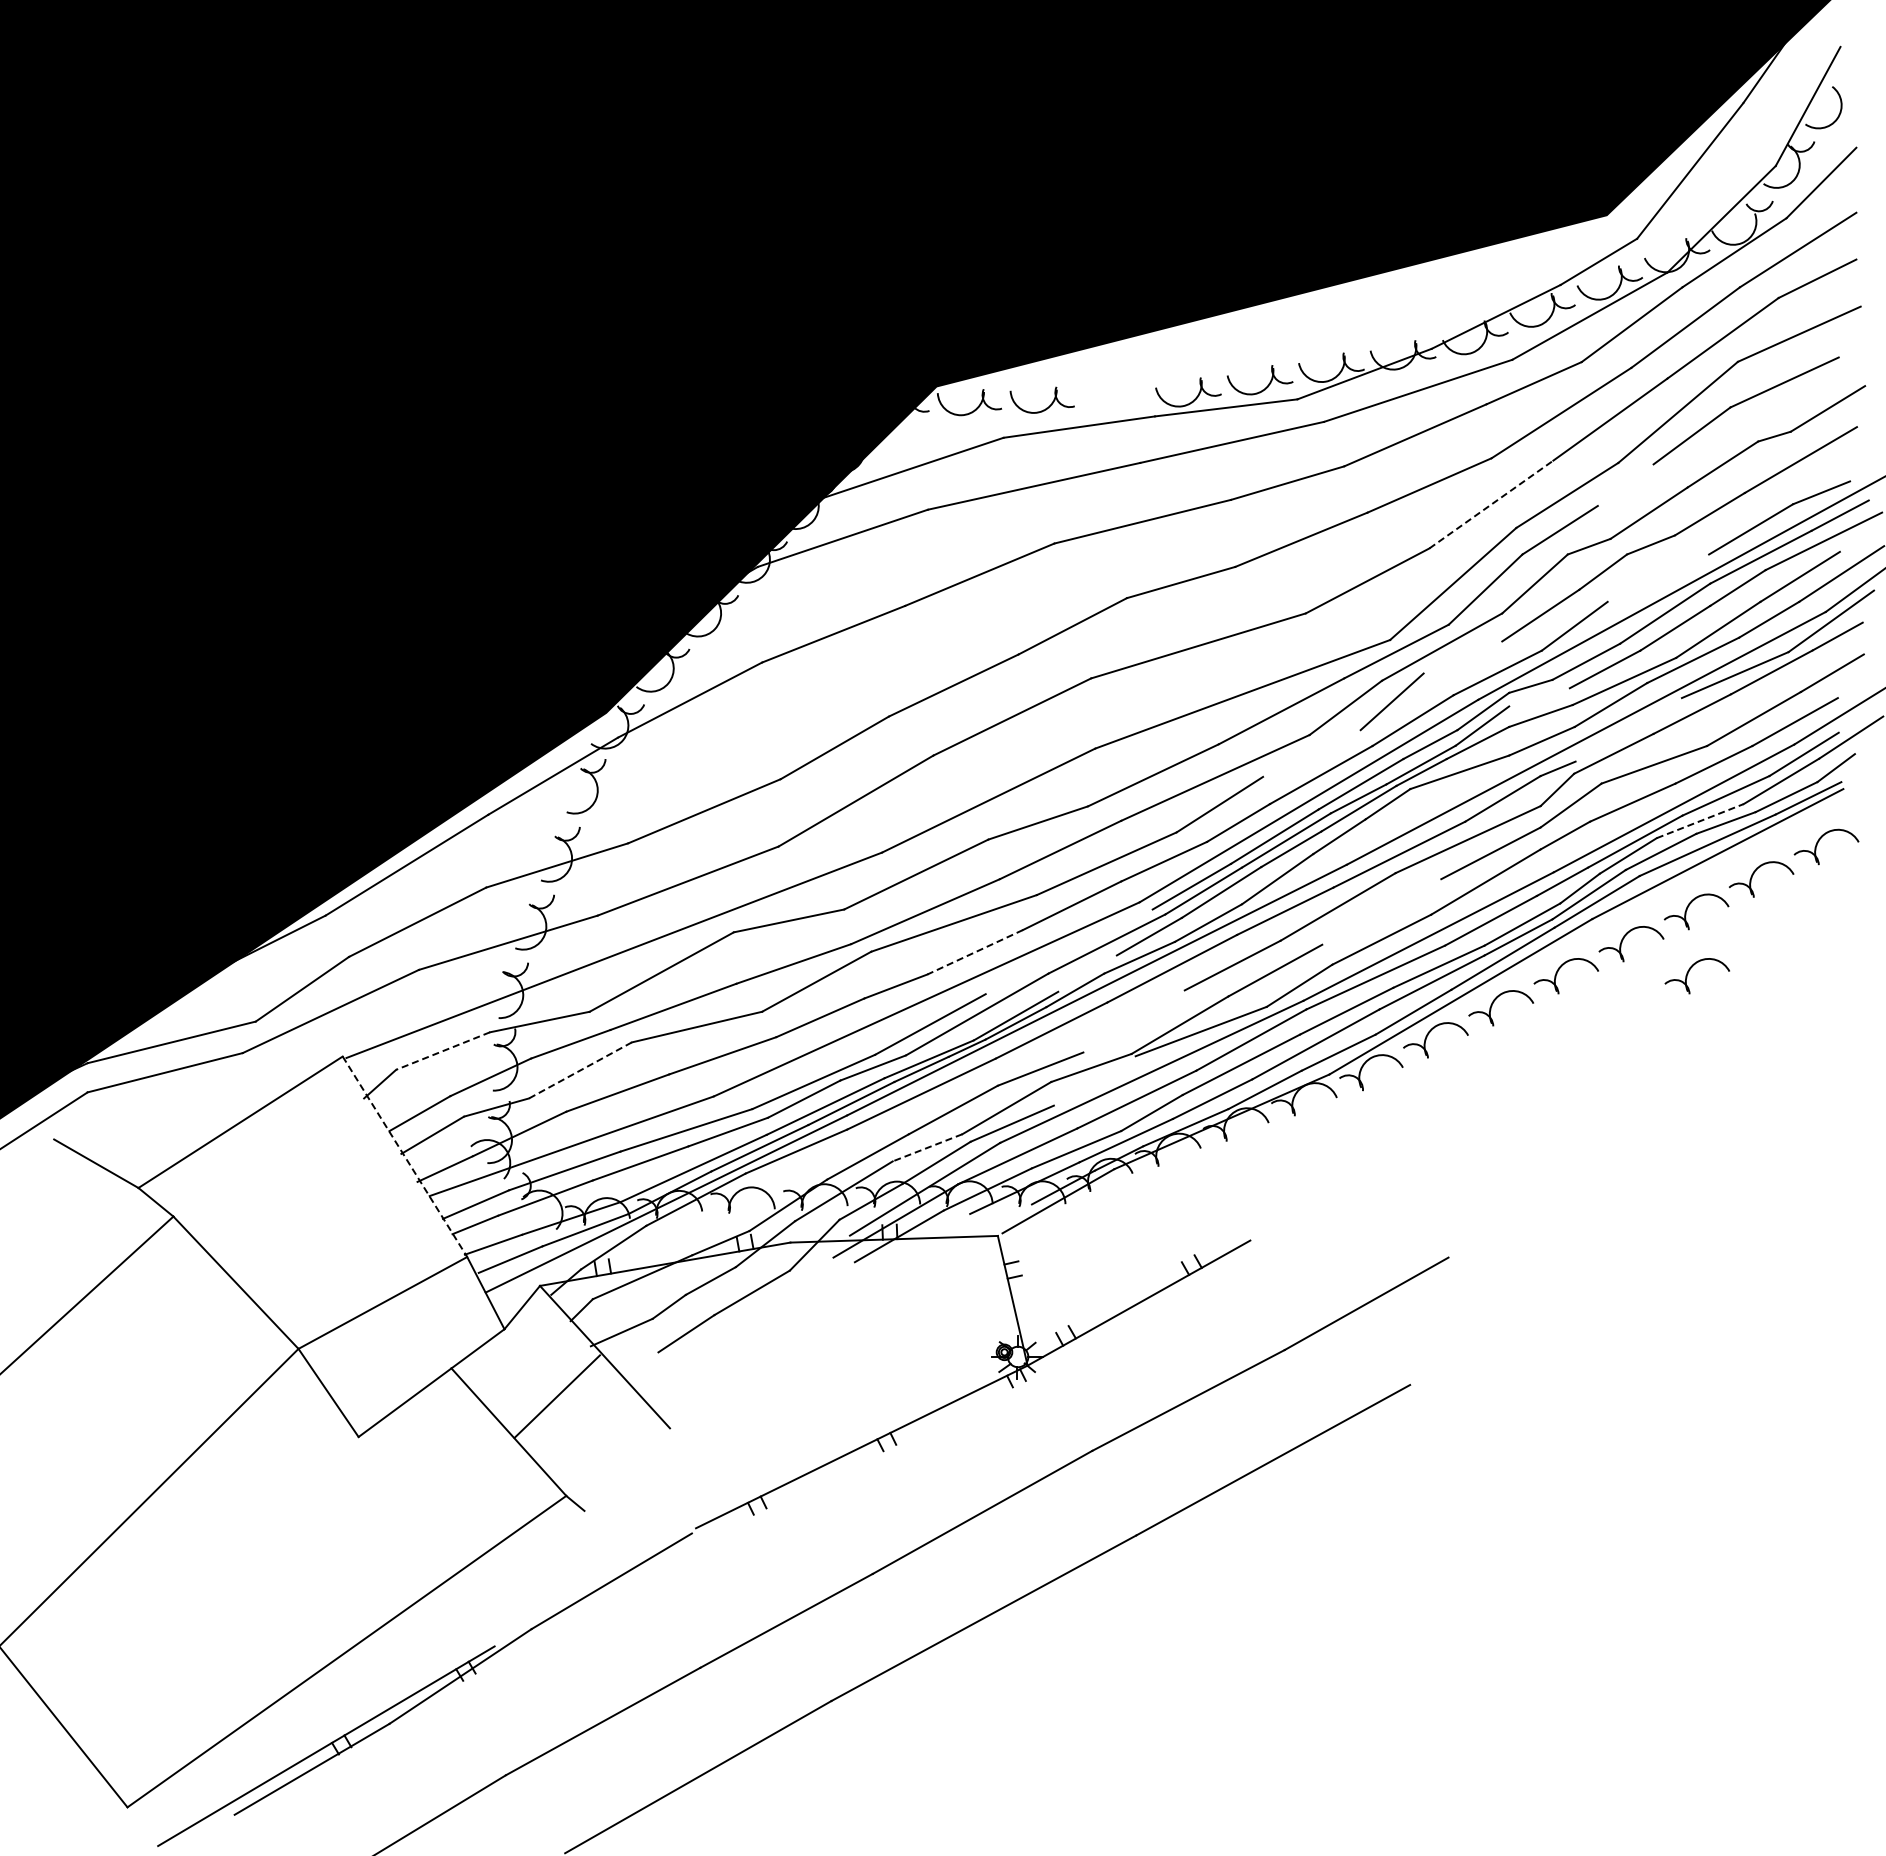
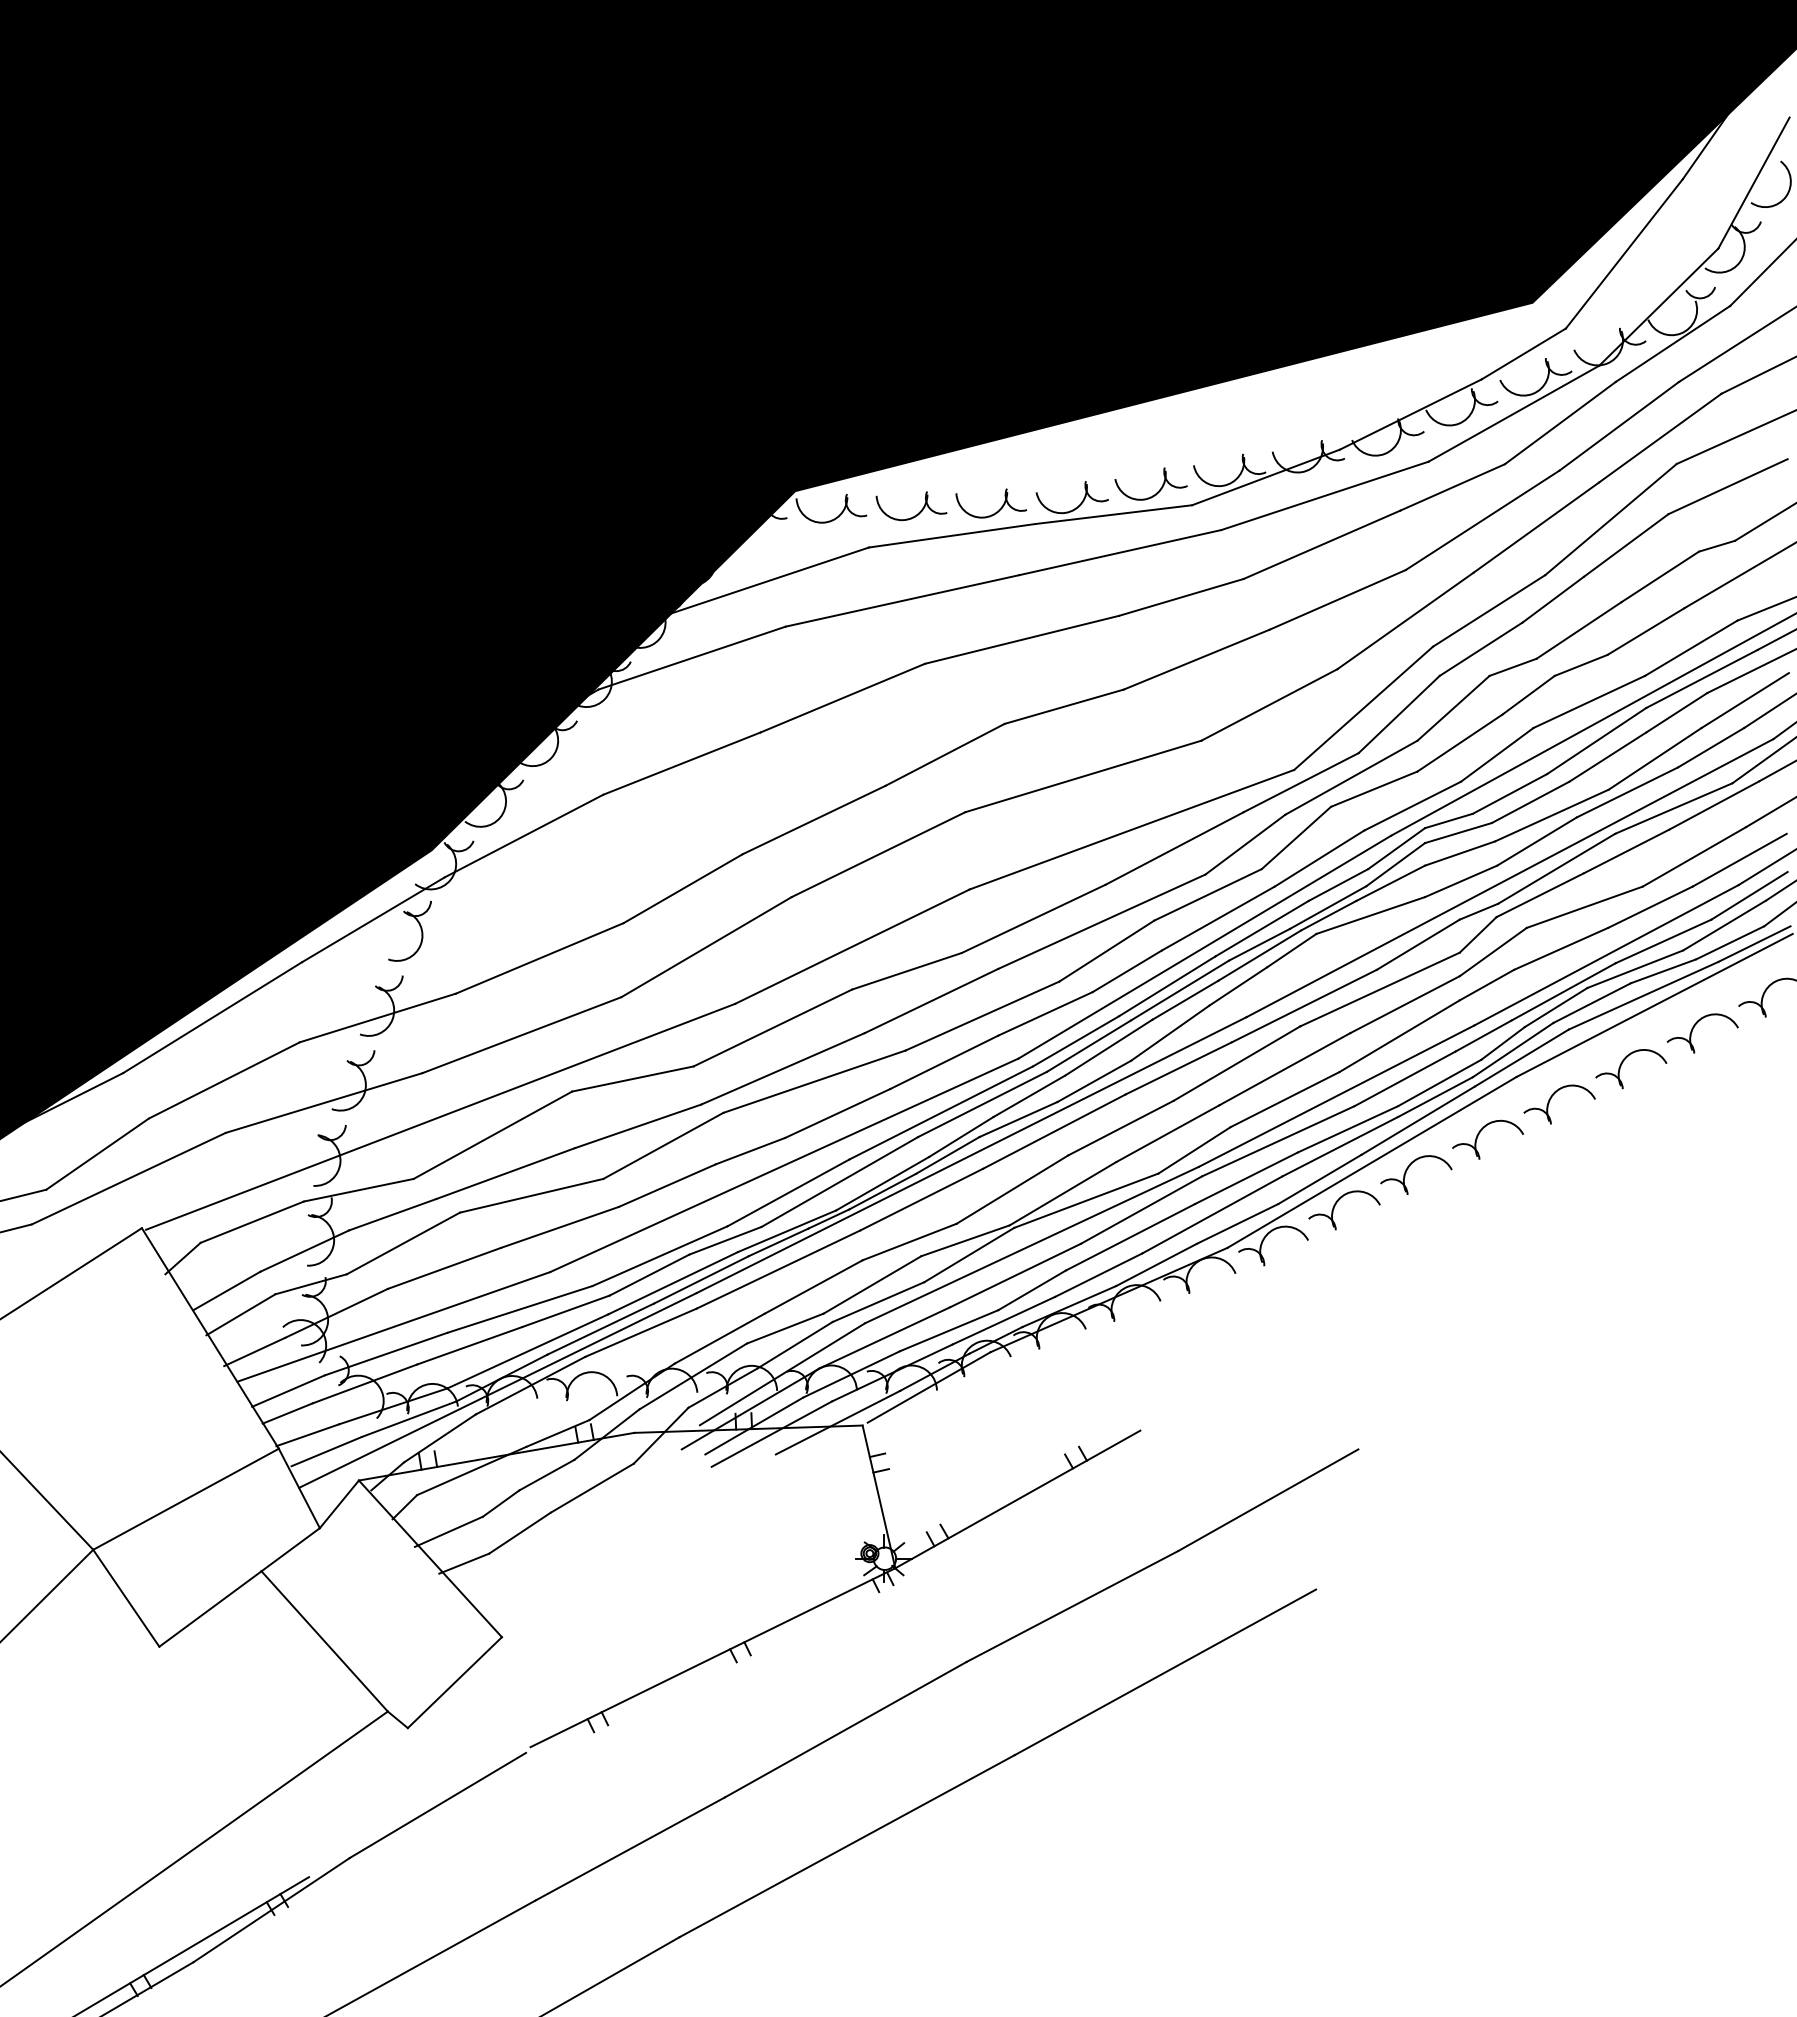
part: (1118, 405) -> (995, 511), added
line: (1625, 484) -> (1553, 598), added
line: (1491, 504) -> (1405, 620), dashed -> solid
line: (1658, 577) -> (1589, 701), added
line: (1462, 657) -> (1373, 789), added
line: (1539, 697) -> (1458, 833), added
line: (1628, 729) -> (1556, 868), added
line: (1311, 753) -> (1207, 894), added
line: (1700, 821) -> (1635, 969), dashed -> solid
line: (1381, 911) -> (1284, 1068), added
line: (1068, 951) -> (940, 1112), added
line: (975, 952) -> (838, 1113), dashed -> solid
line: (1087, 973) -> (961, 1136), added
part: (1688, 974) -> (1622, 1137), removed
line: (1133, 1021) -> (1011, 1189), added
line: (443, 1051) -> (252, 1222), dashed -> solid
line: (580, 1070) -> (403, 1243), dashed -> solid
line: (1094, 1080) -> (968, 1254), added
line: (927, 1148) -> (785, 1329), dashed -> solid
line: (404, 1156) -> (209, 1338), dashed -> solid
line: (975, 1233) -> (838, 1422), added
line: (915, 1243) -> (771, 1433), added
line: (635, 1361) -> (463, 1563), added
line: (557, 1396) -> (455, 1682), moved

